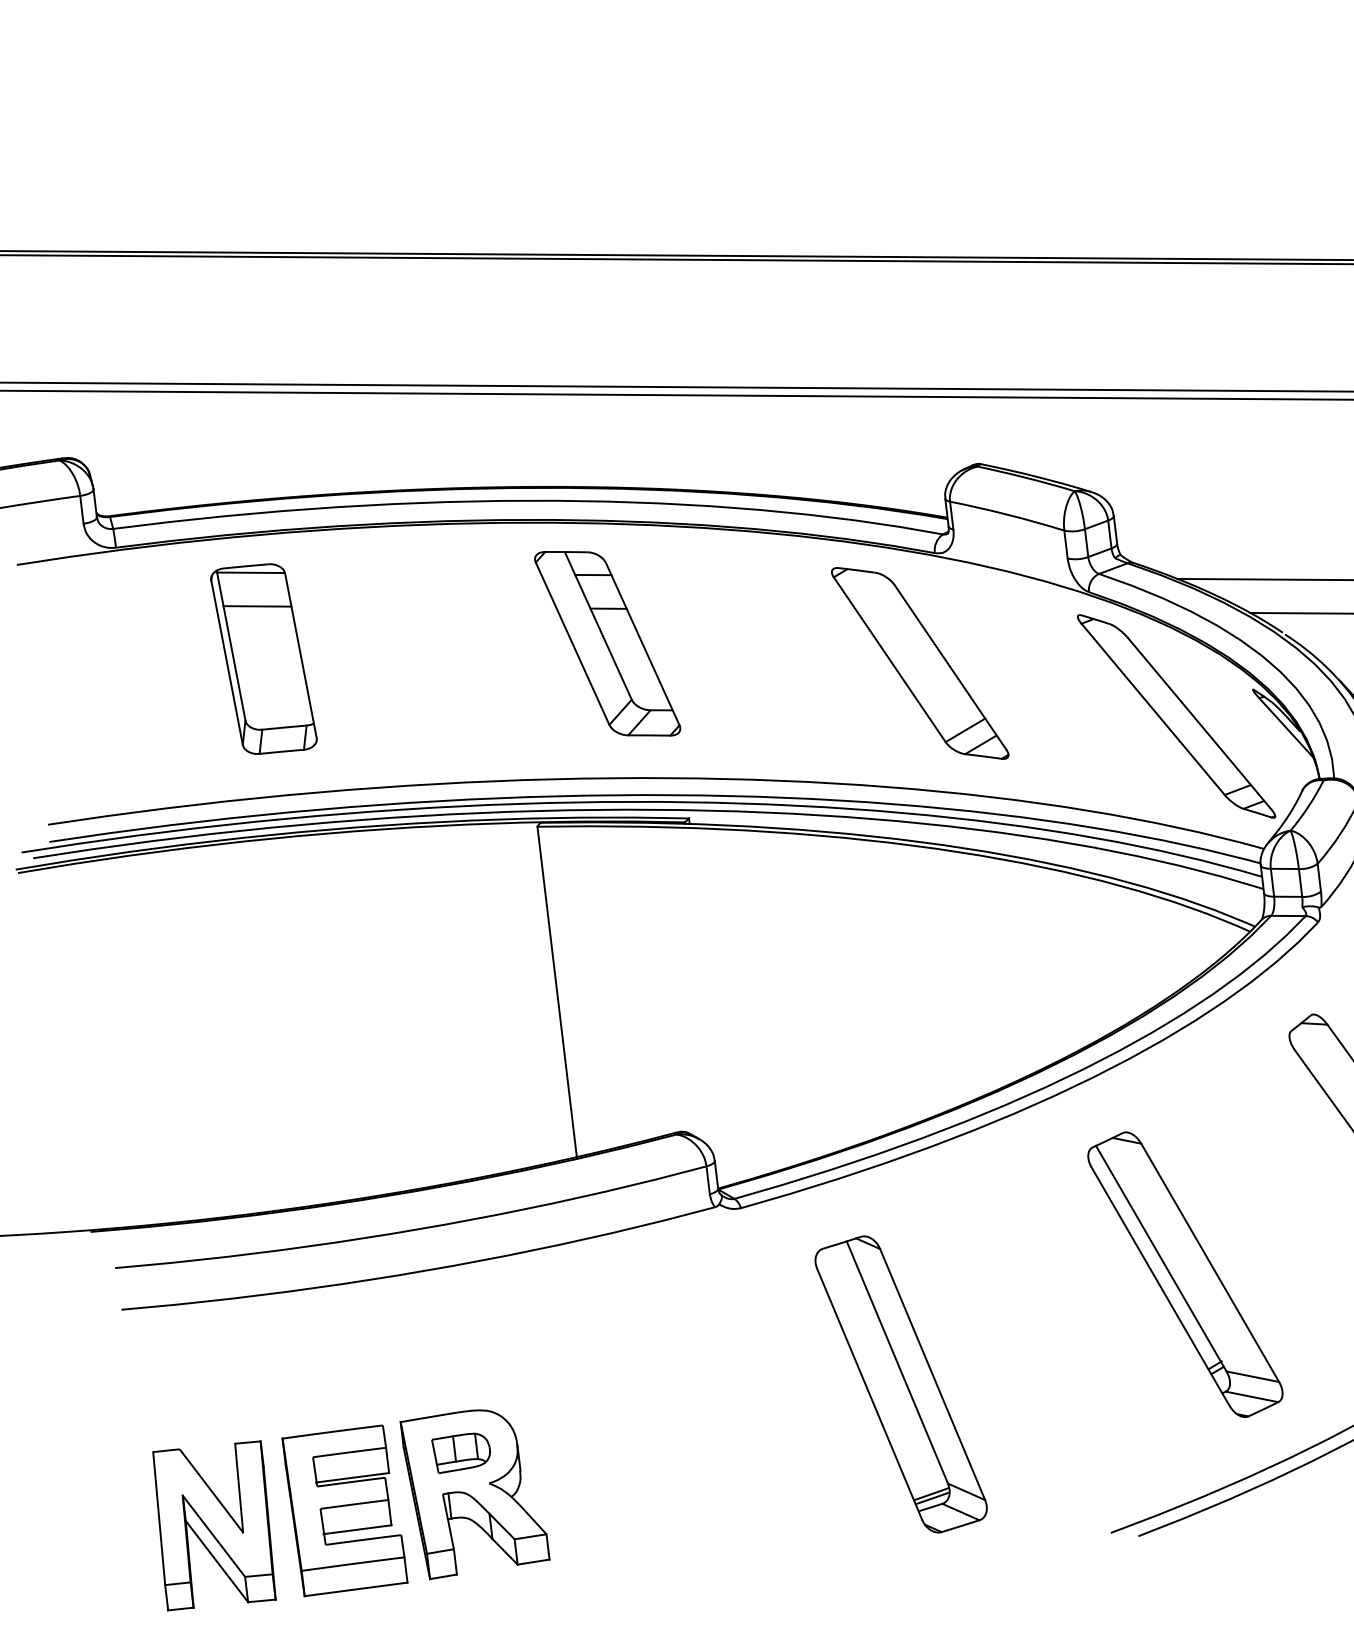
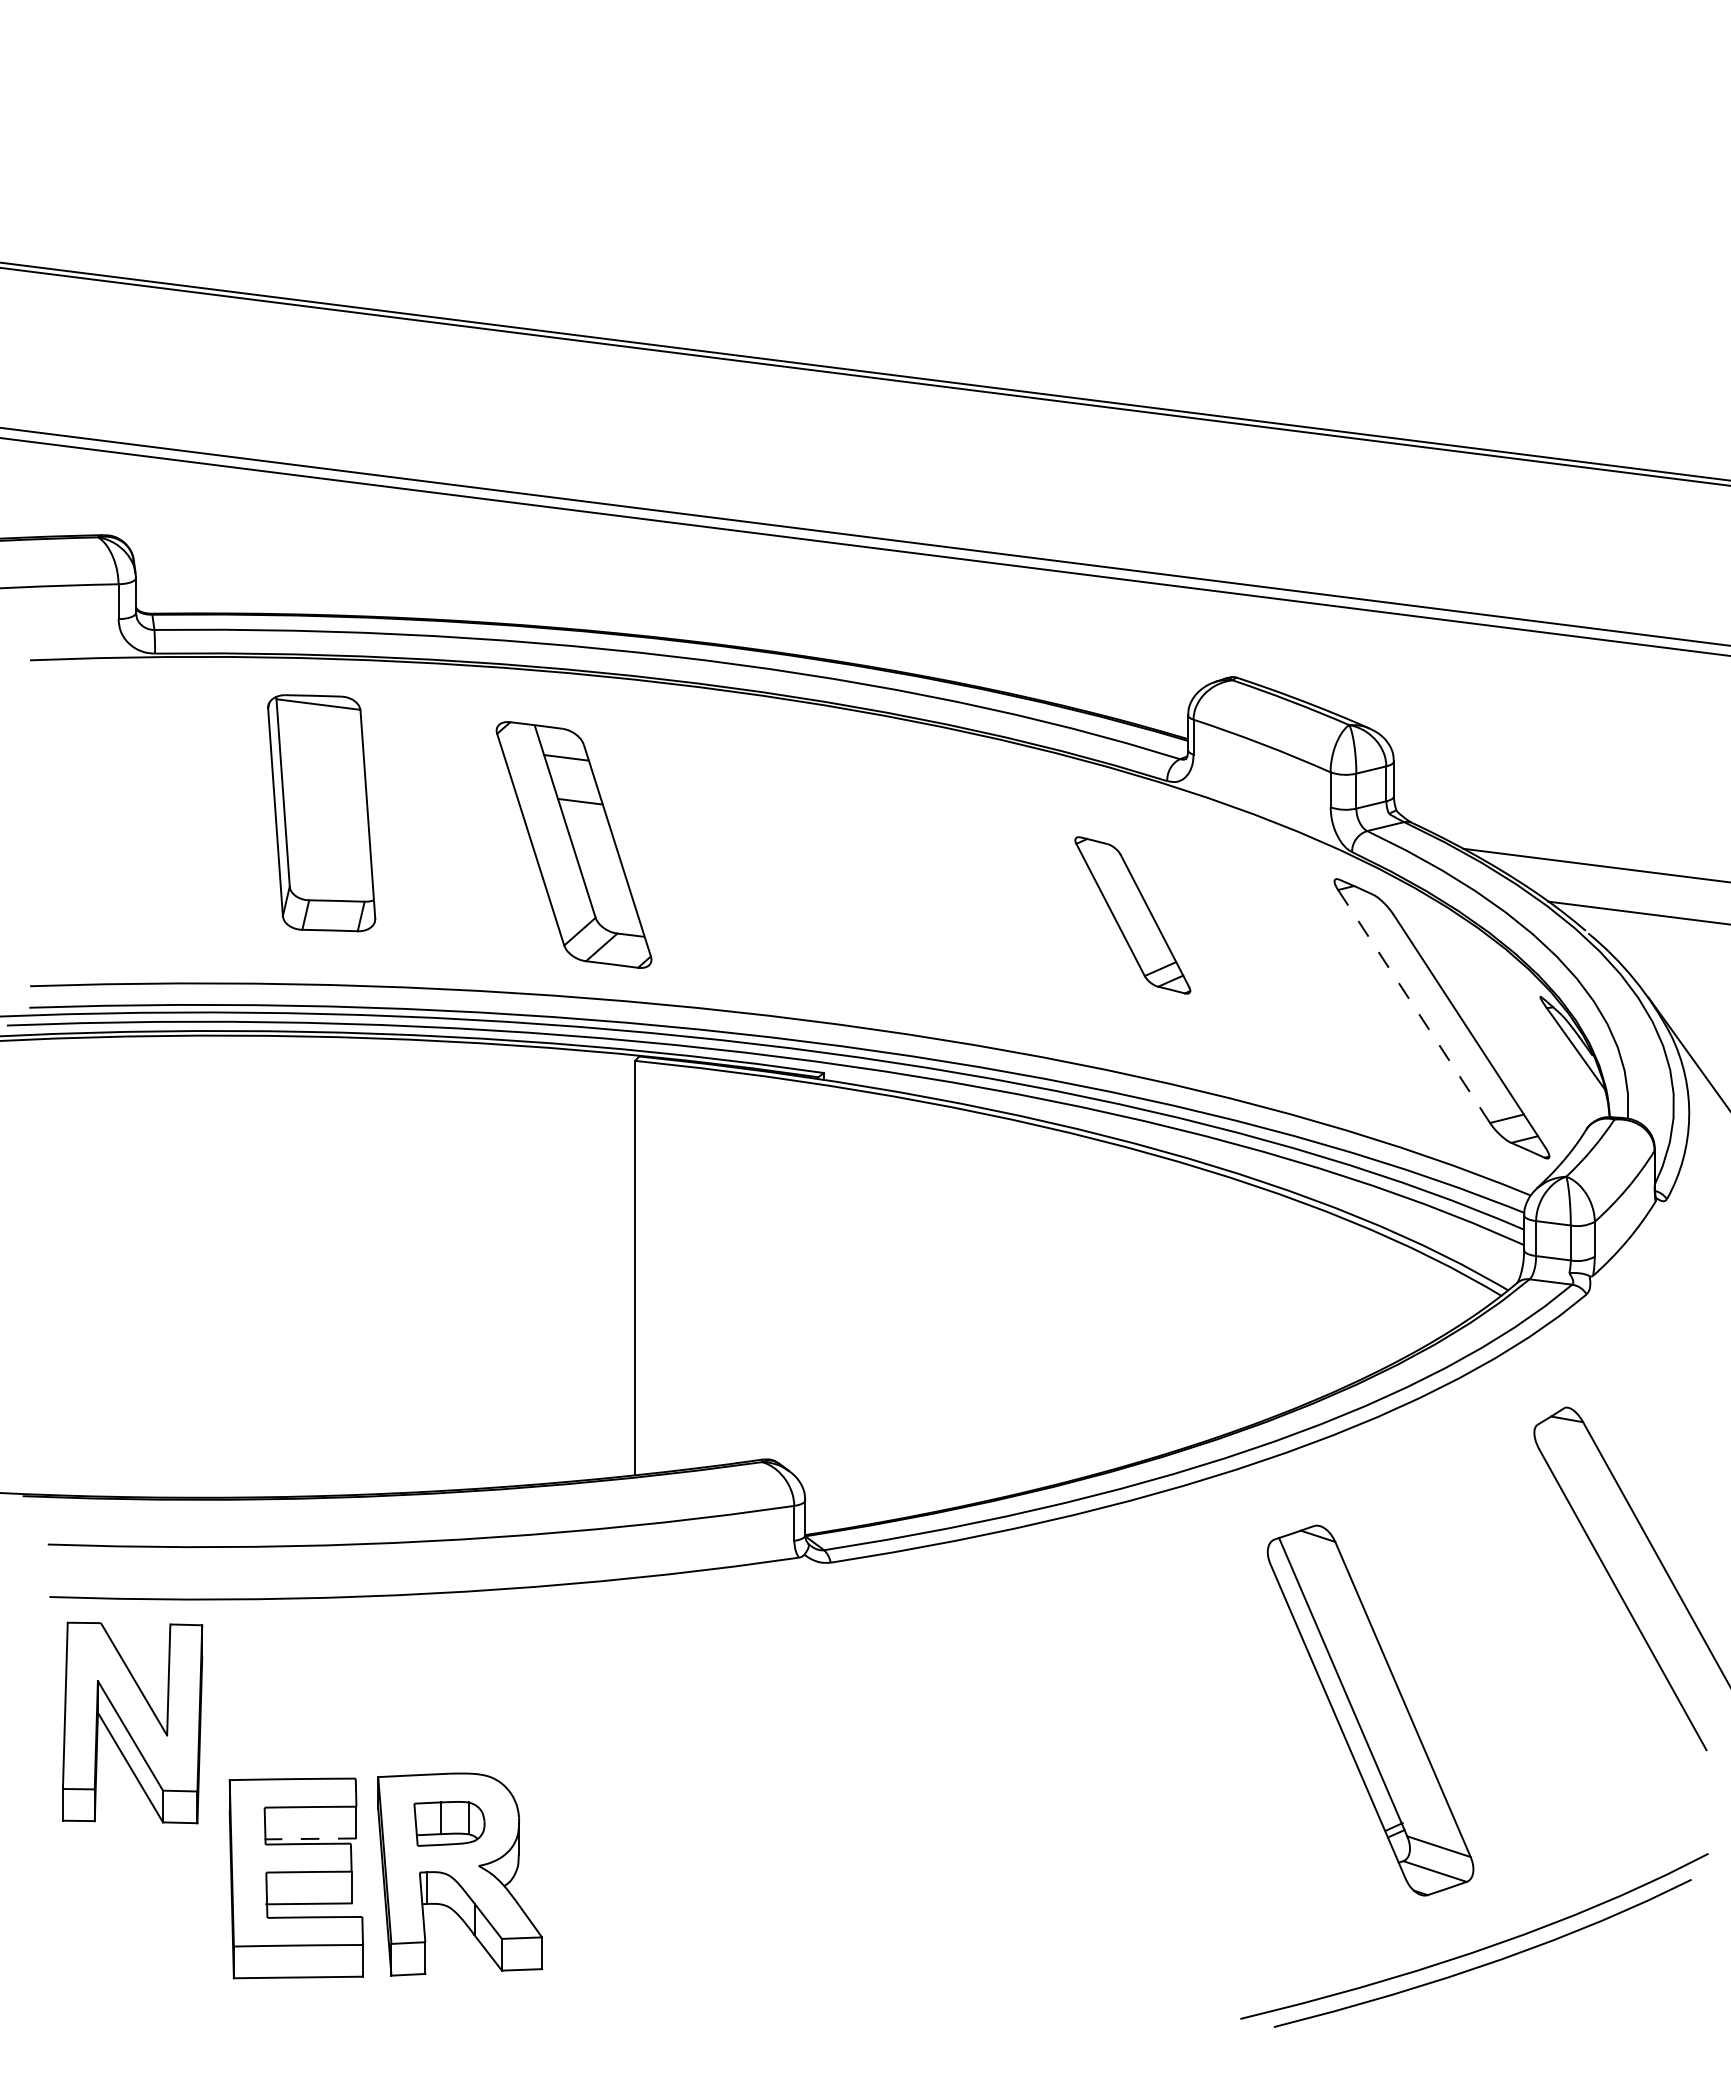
line: (257, 605) -> (321, 746), removed
part: (607, 643) -> (573, 844), moved
part: (920, 663) -> (1132, 915), size x0.6
line: (1153, 709) -> (1414, 1006), solid -> dashed
part: (900, 1384) -> (1002, 1804), removed
line: (352, 1477) -> (310, 1838), solid -> dashed
part: (214, 1525) -> (132, 1722), moved

